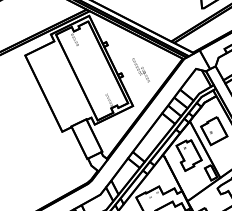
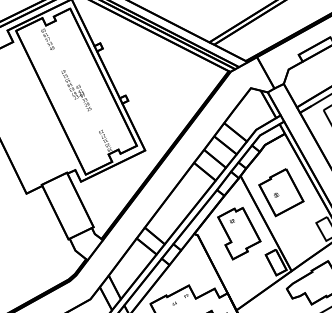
text: (140, 70) -> (75, 90), moved

